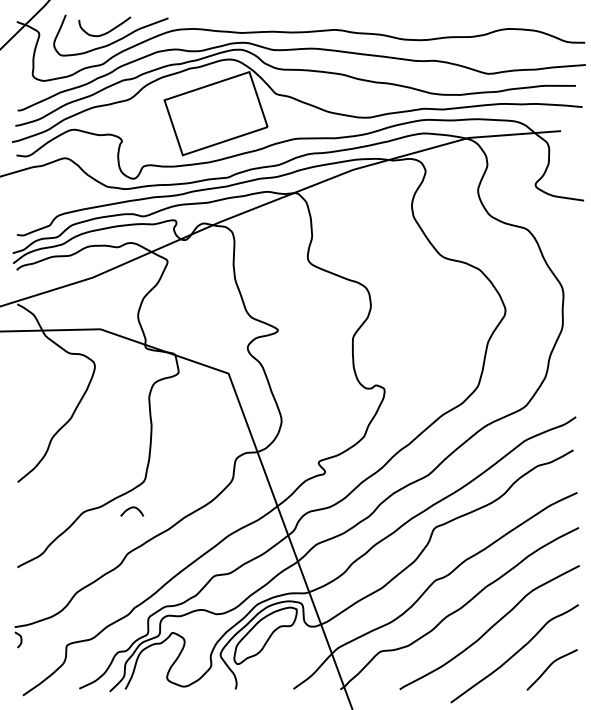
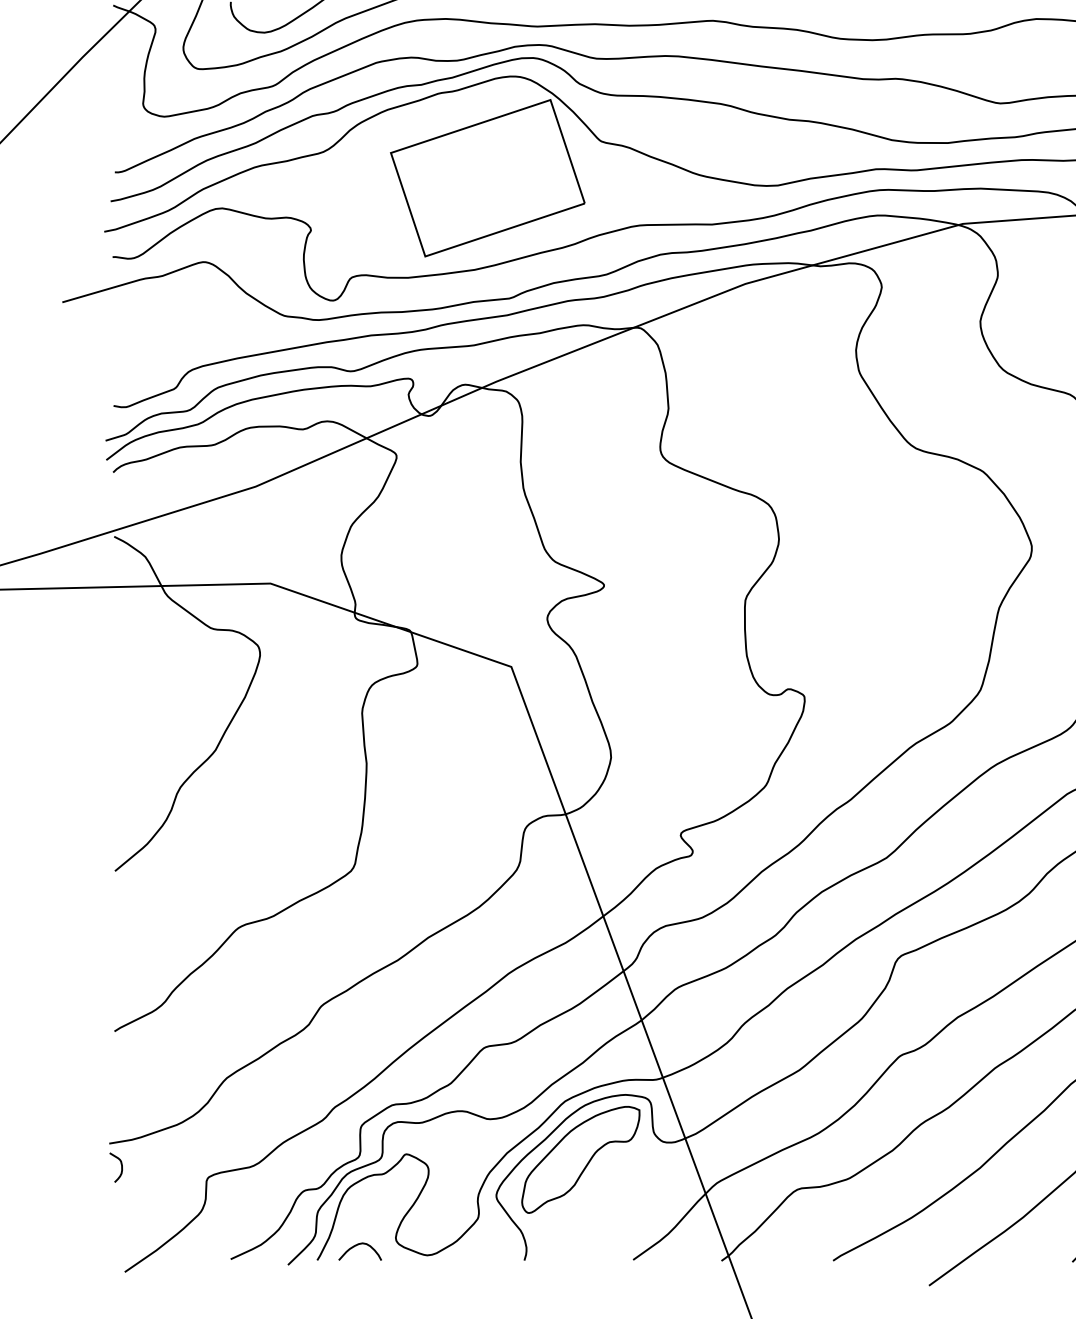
curve: (130, 509) -> (357, 1247), moved

